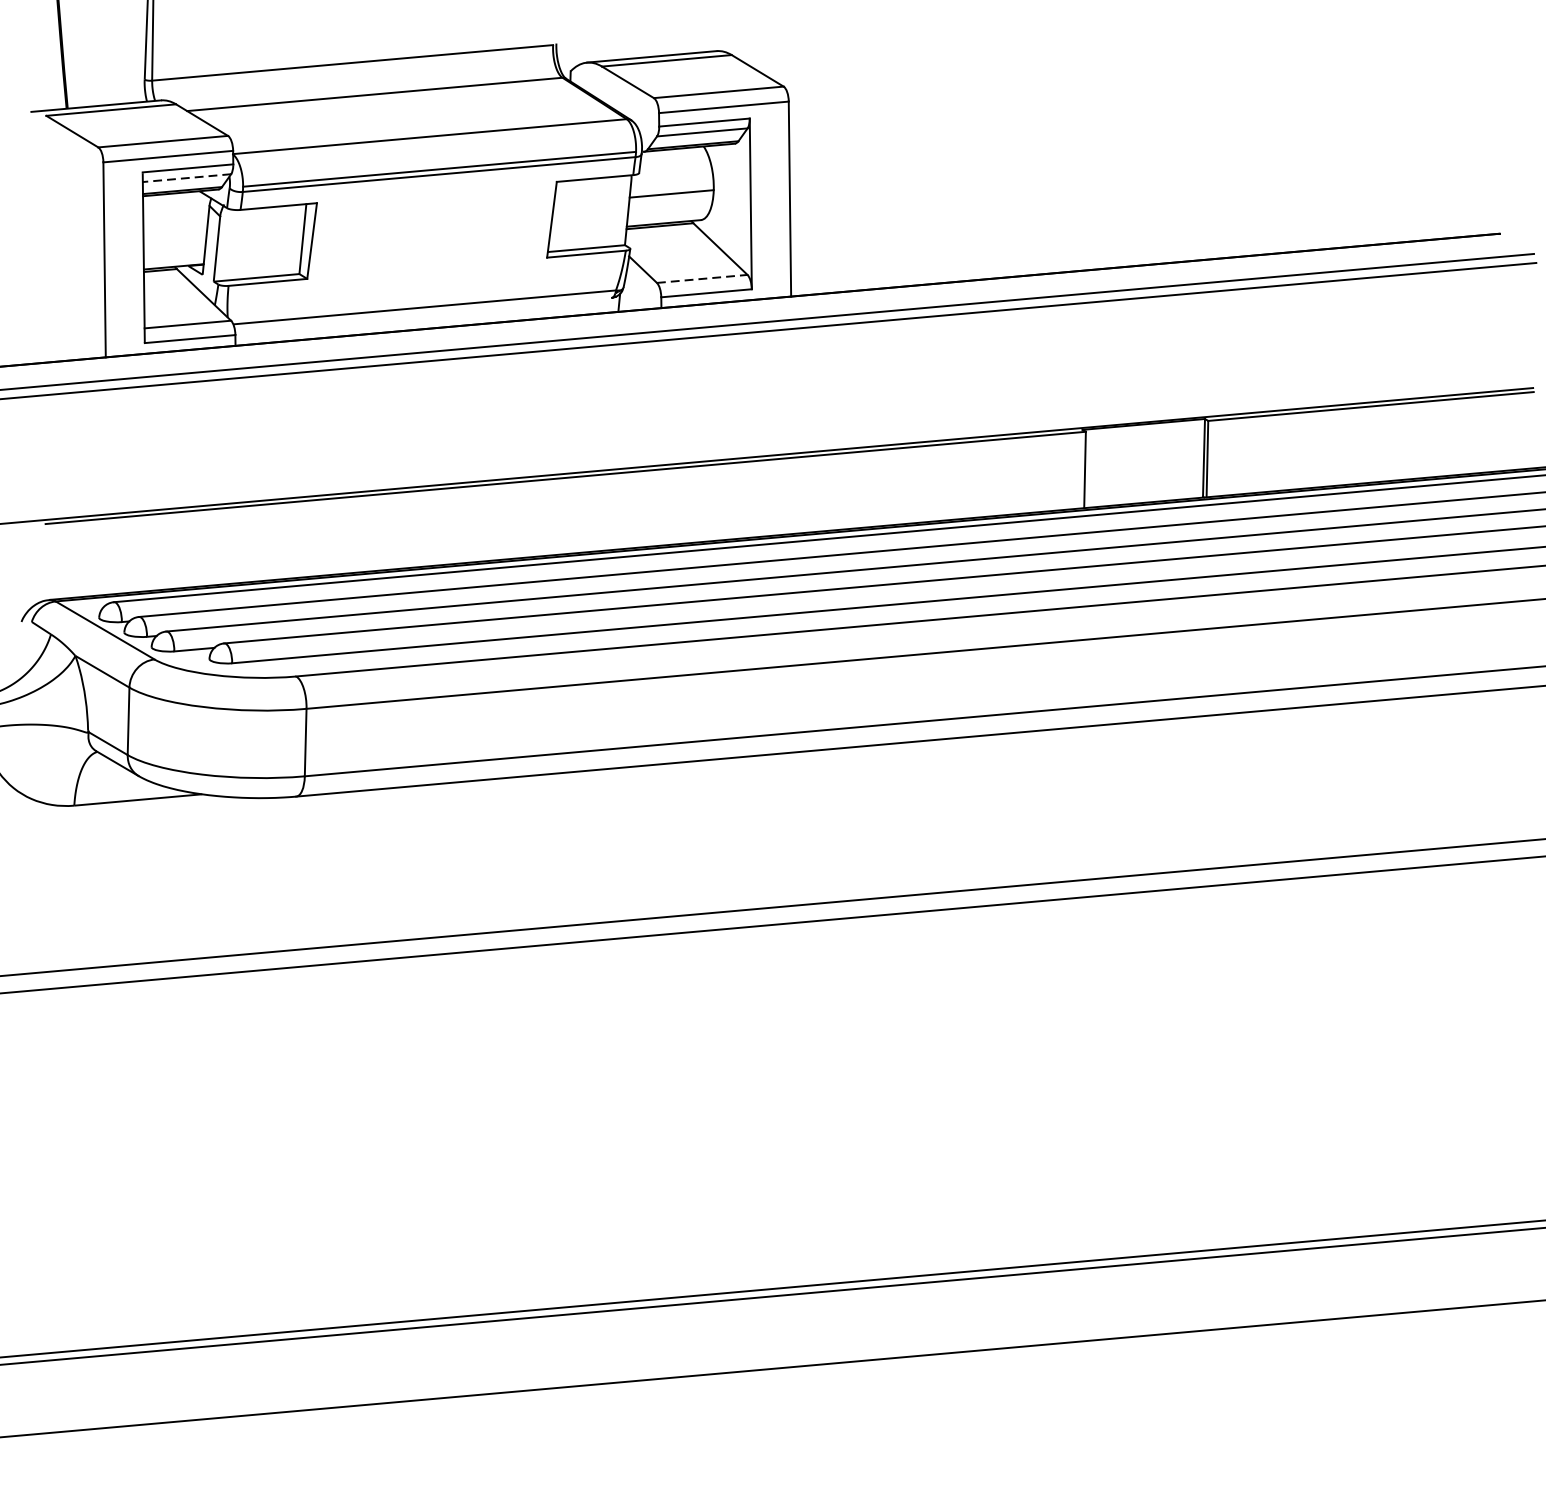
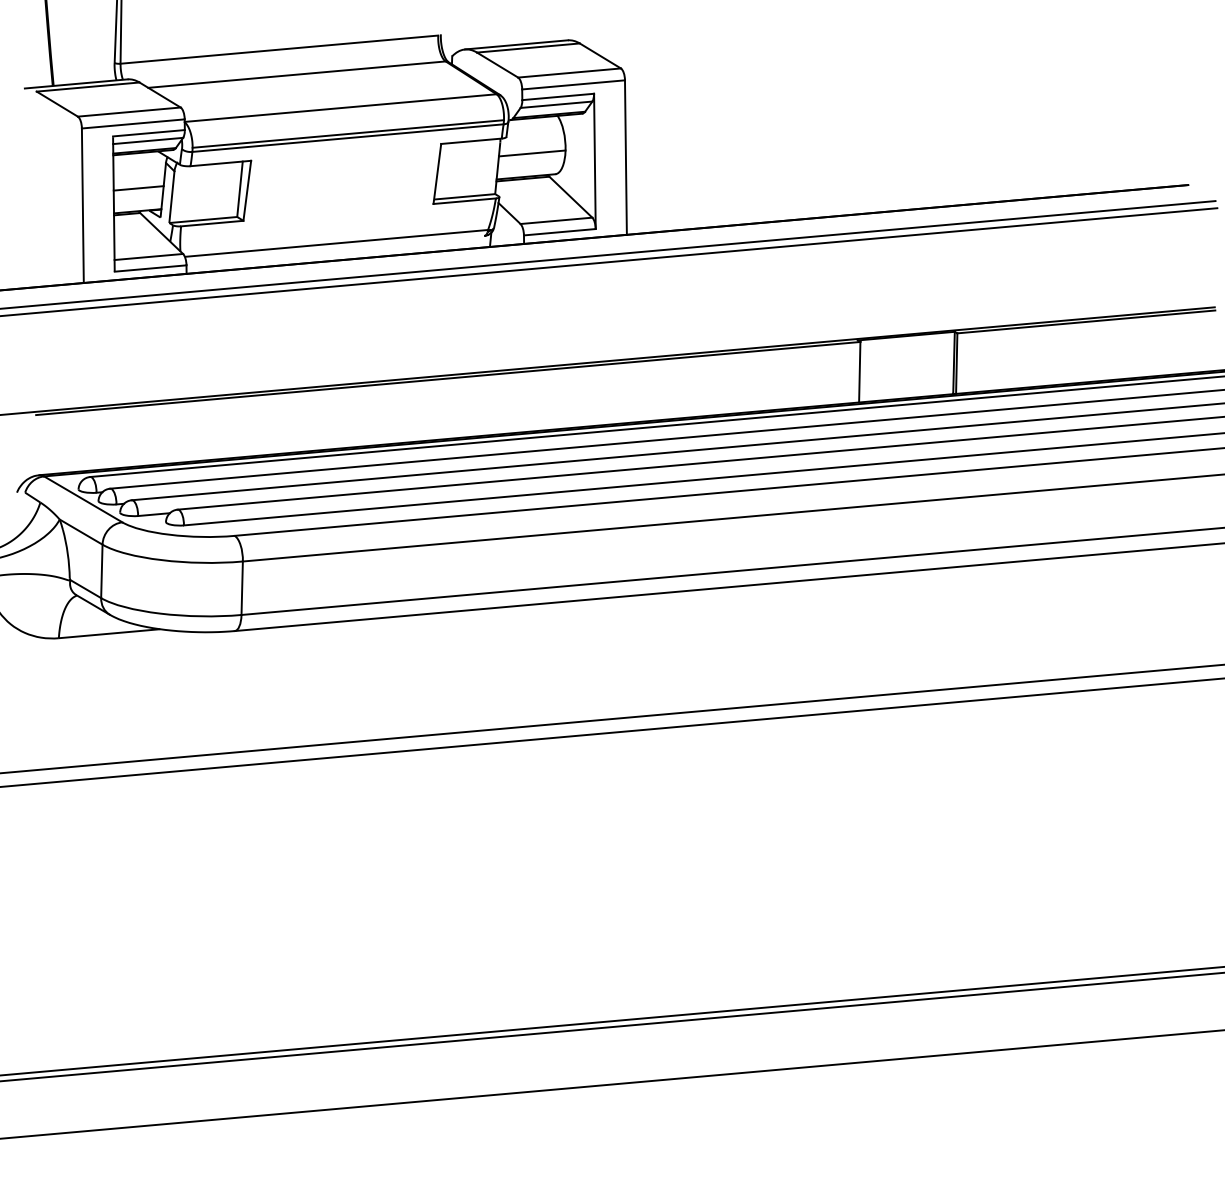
line: (186, 178) -> (147, 141), dashed -> solid
line: (174, 238) -> (138, 188), added
line: (702, 278) -> (556, 220), dashed -> solid

